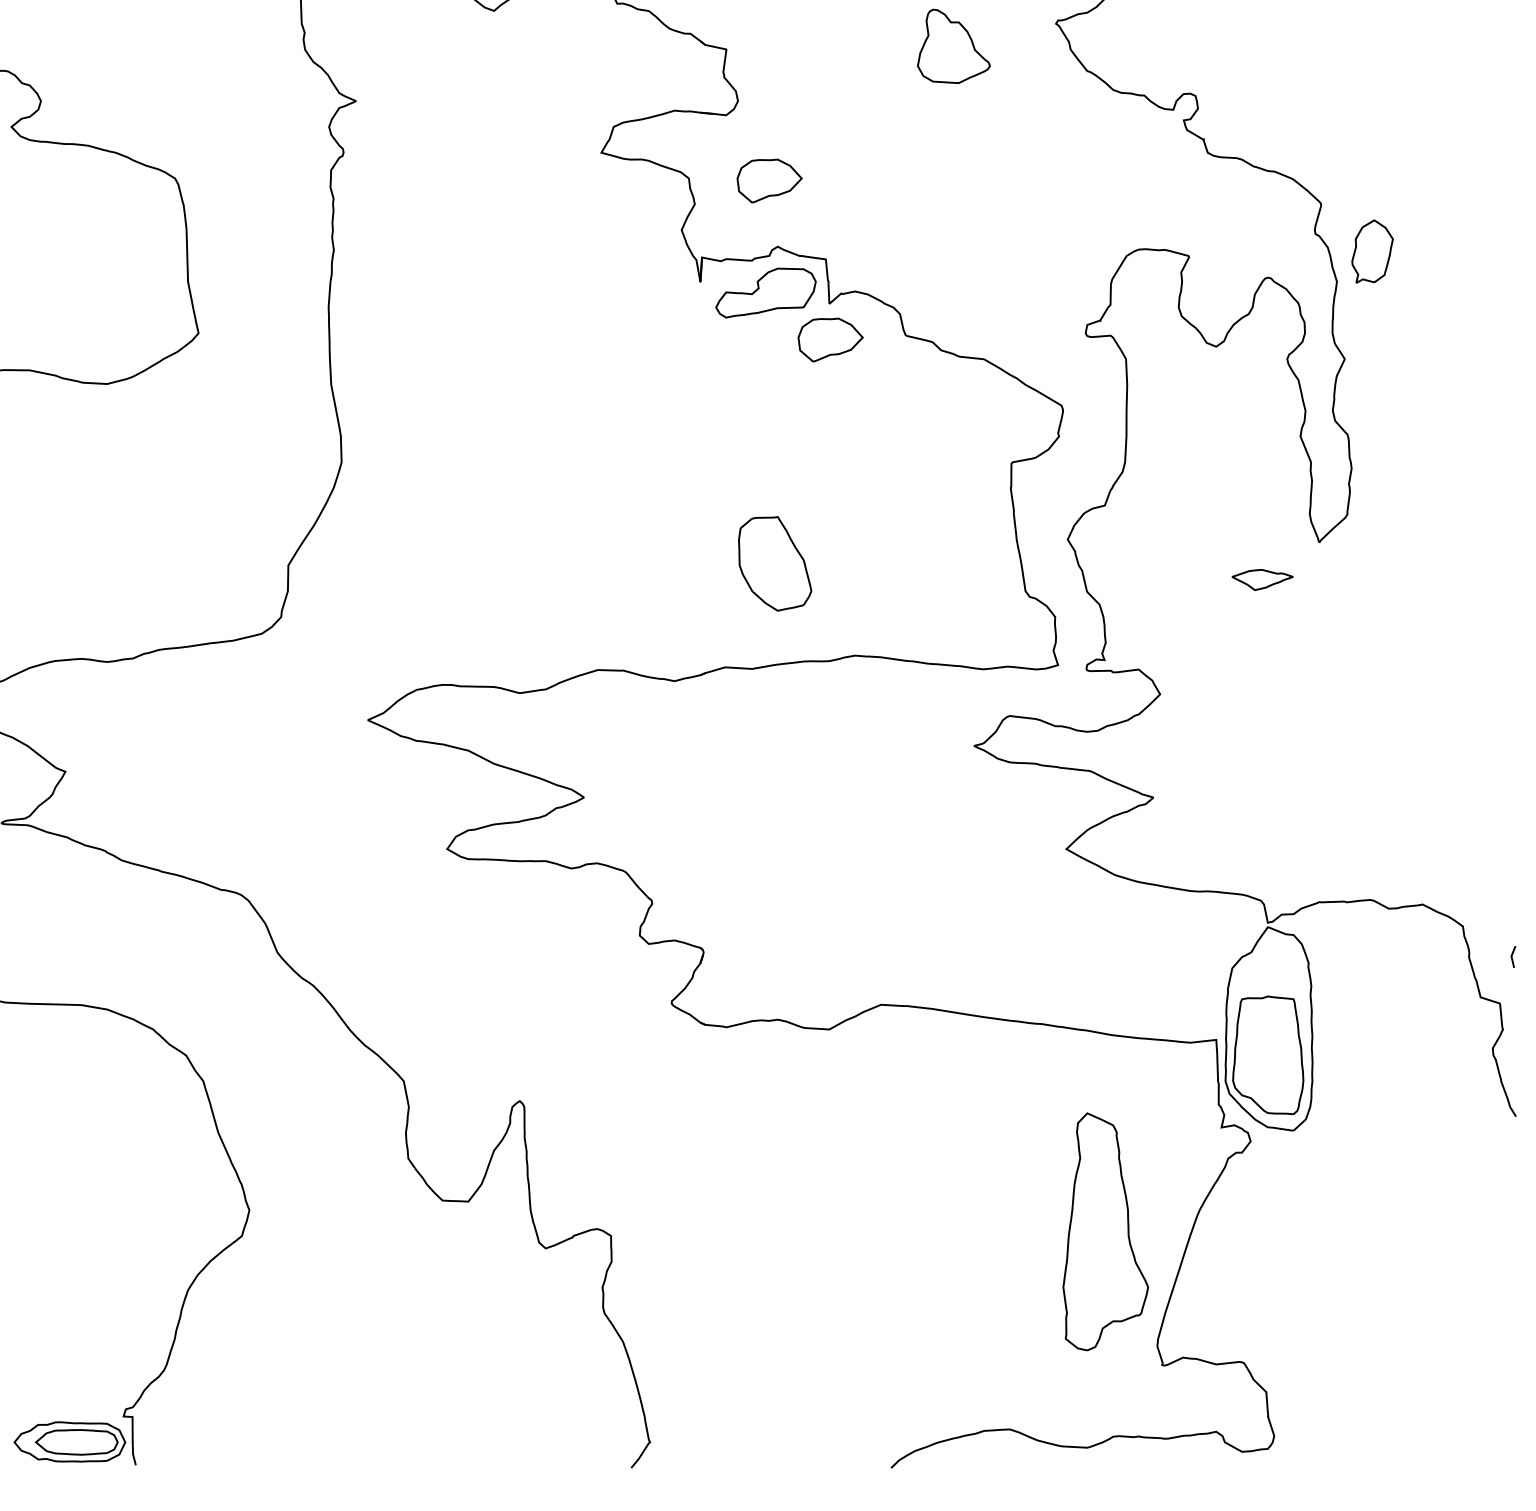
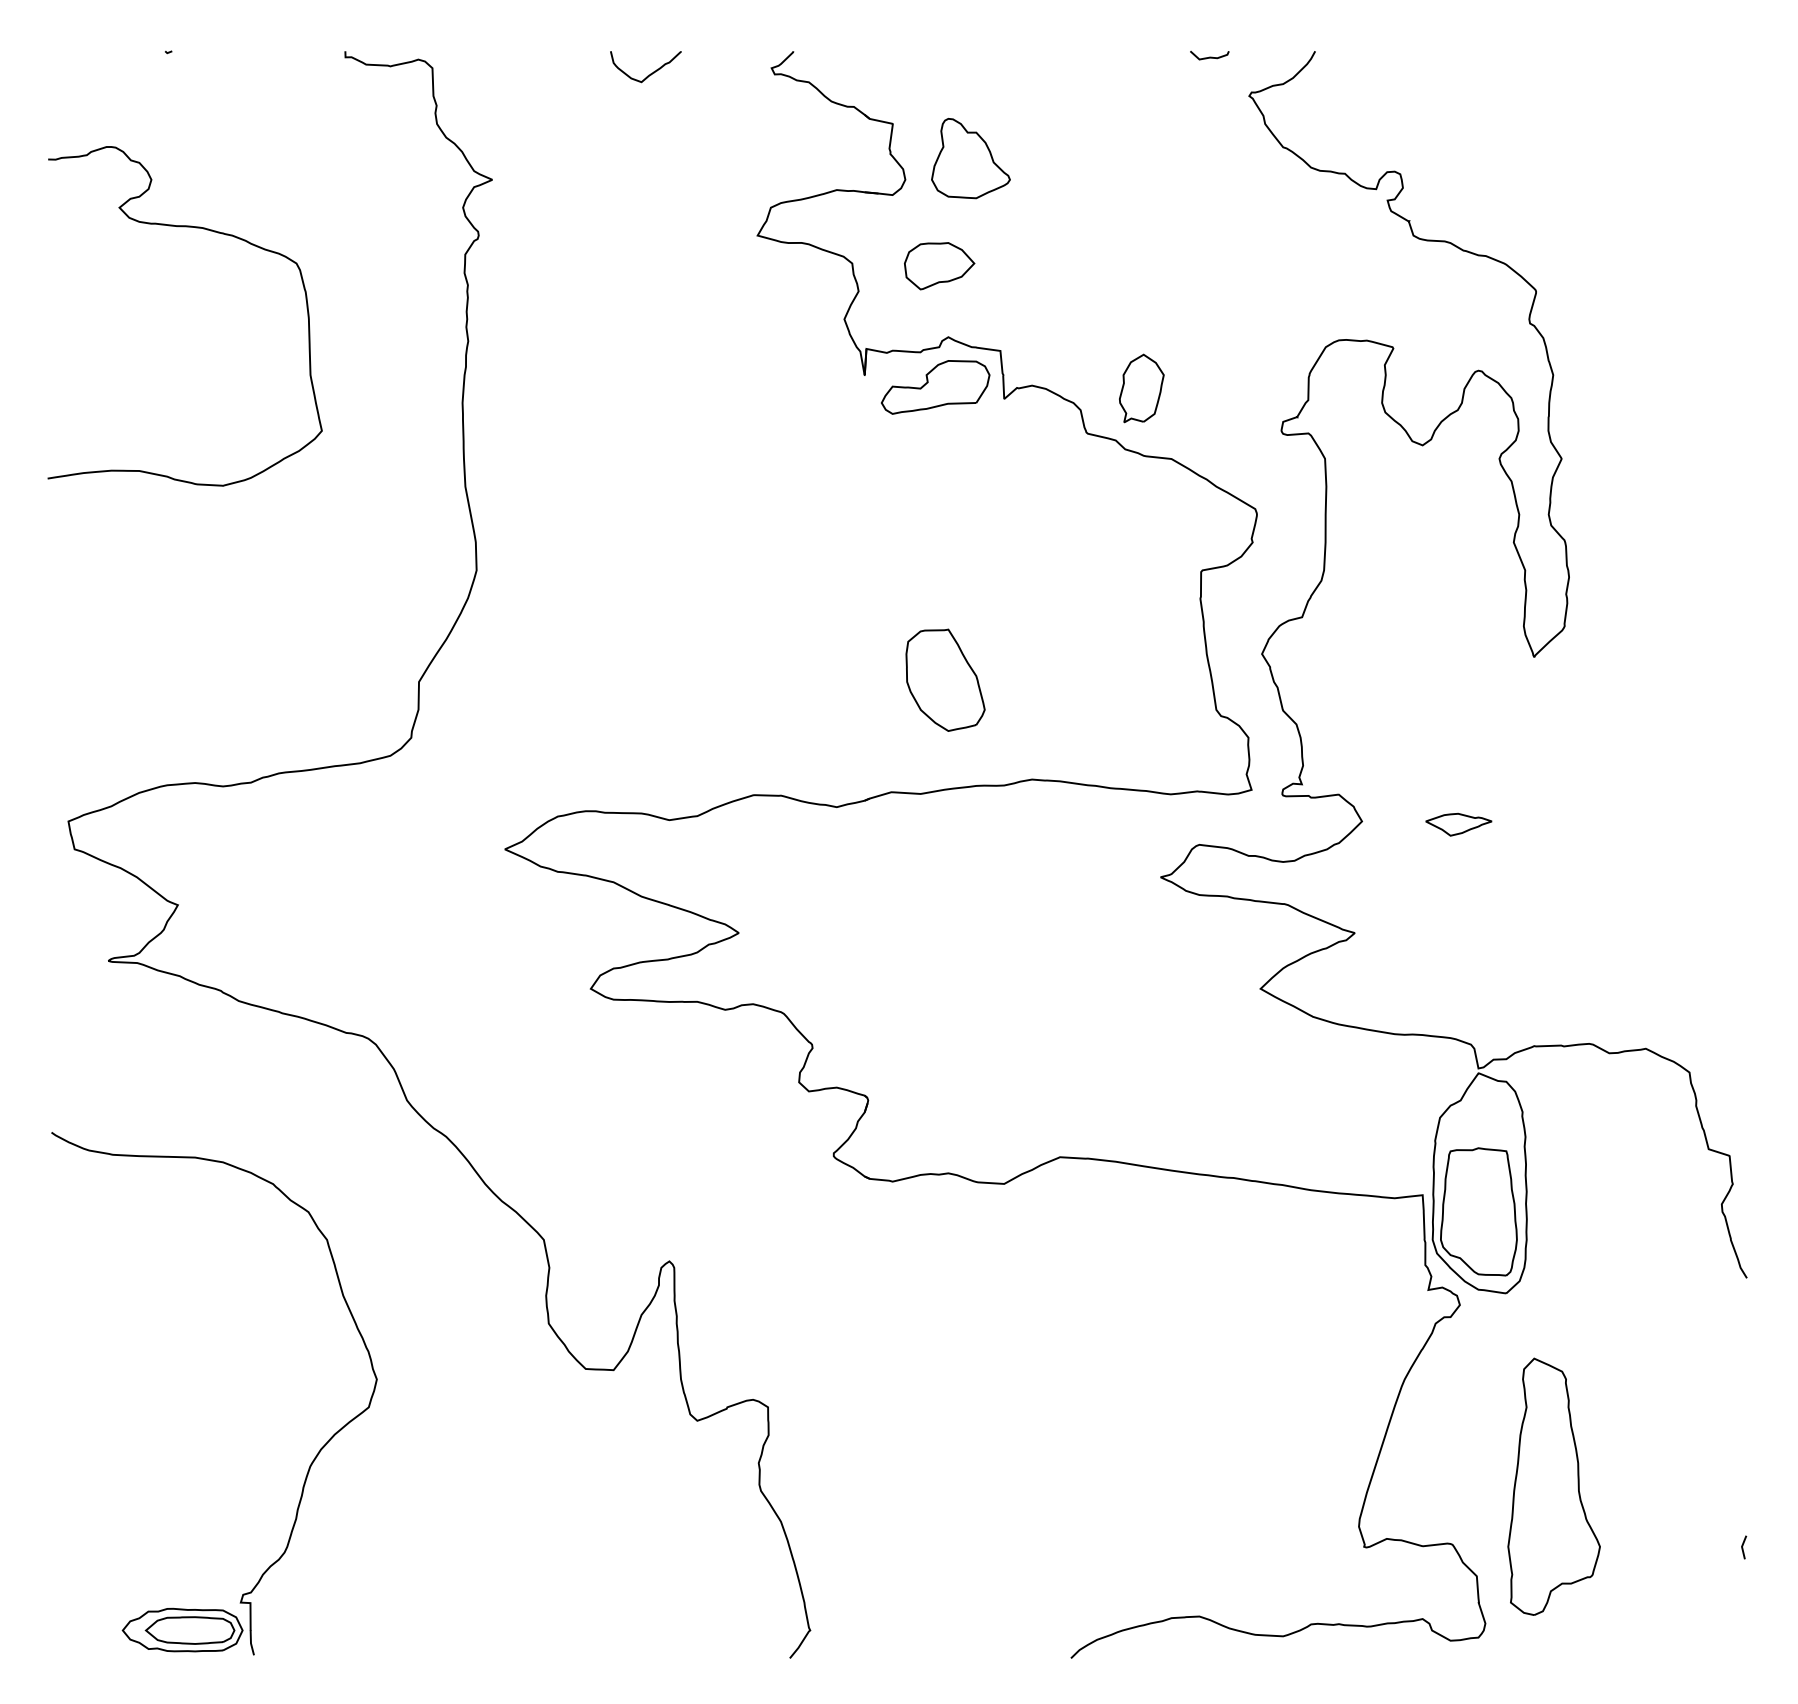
part: (953, 46) -> (970, 158), moved
part: (1372, 251) -> (1141, 388), moved
part: (830, 340) -> (1005, 438), removed
part: (1262, 579) -> (1458, 824), moved
line: (1512, 956) -> (1743, 1547), moved
part: (1105, 1231) -> (1553, 1486), moved

